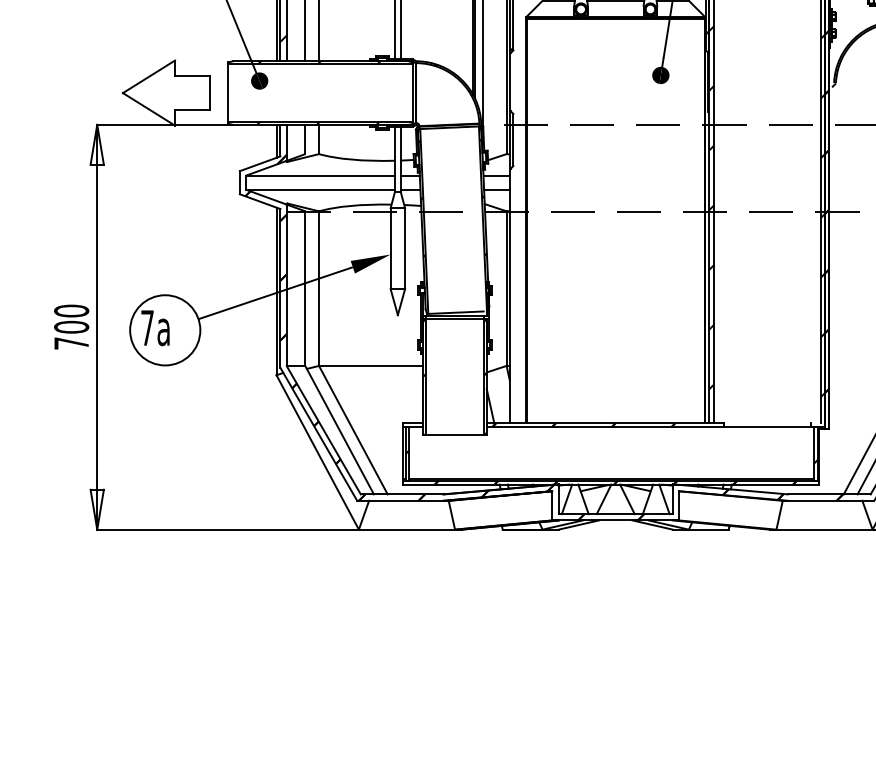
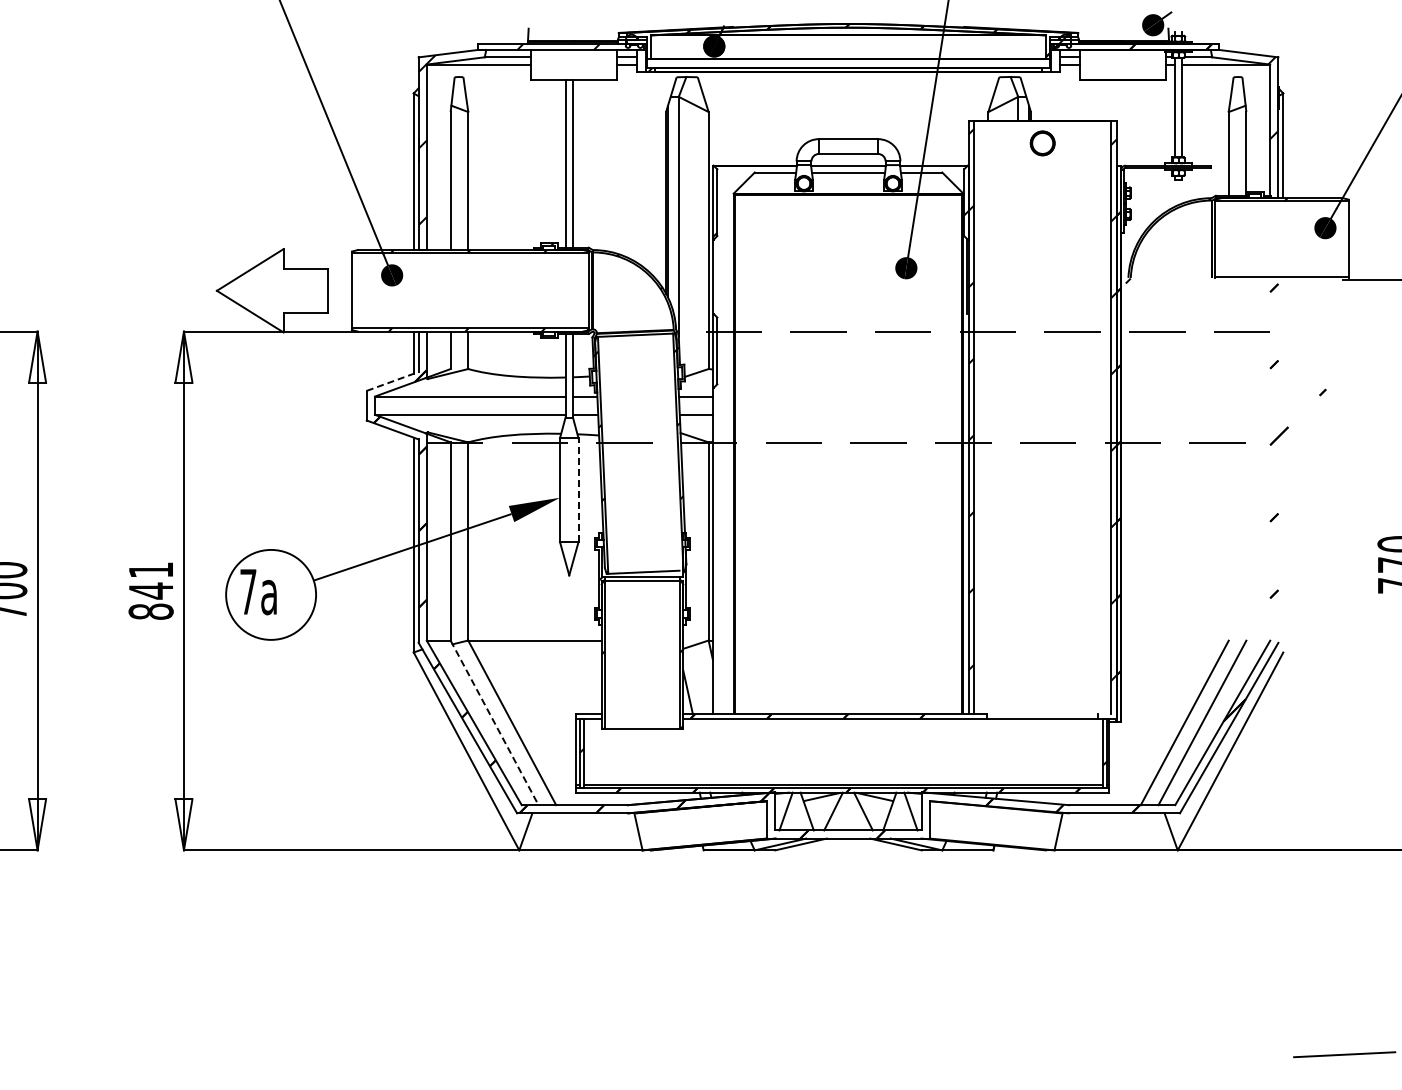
line: (259, 163) -> (392, 381), solid -> dashed
line: (405, 248) -> (578, 490), solid -> dashed
text: (71, 326) -> (150, 590), 700 -> 841
line: (339, 430) -> (494, 723), solid -> dashed

